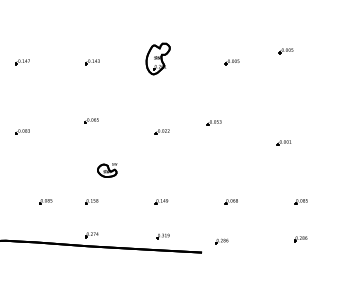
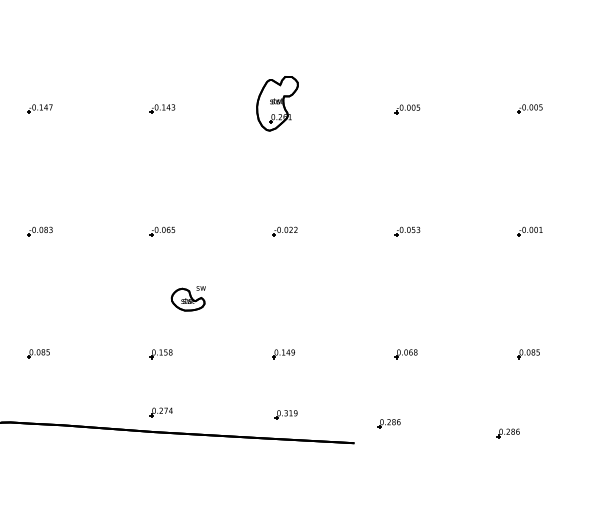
part: (285, 51) -> (528, 109), moved
part: (91, 120) -> (162, 230), moved
part: (213, 122) -> (406, 230), moved
part: (283, 142) -> (528, 230), moved
part: (45, 201) -> (37, 353), moved
part: (300, 239) -> (507, 434), moved

